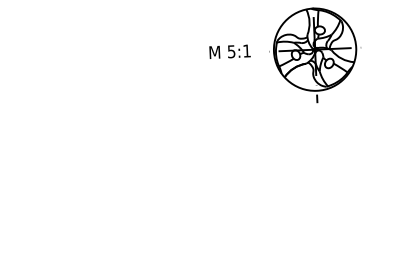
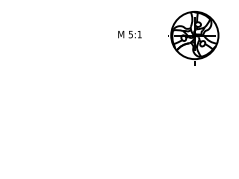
text: (229, 51) -> (129, 34), moved

